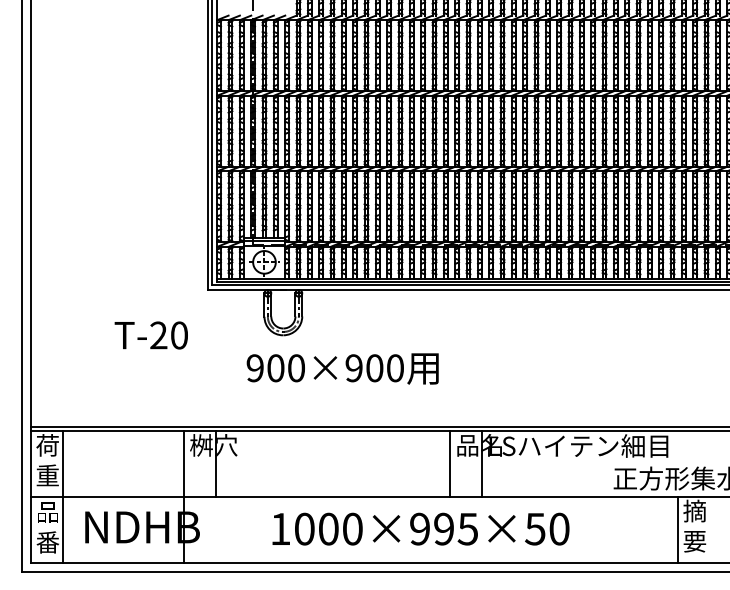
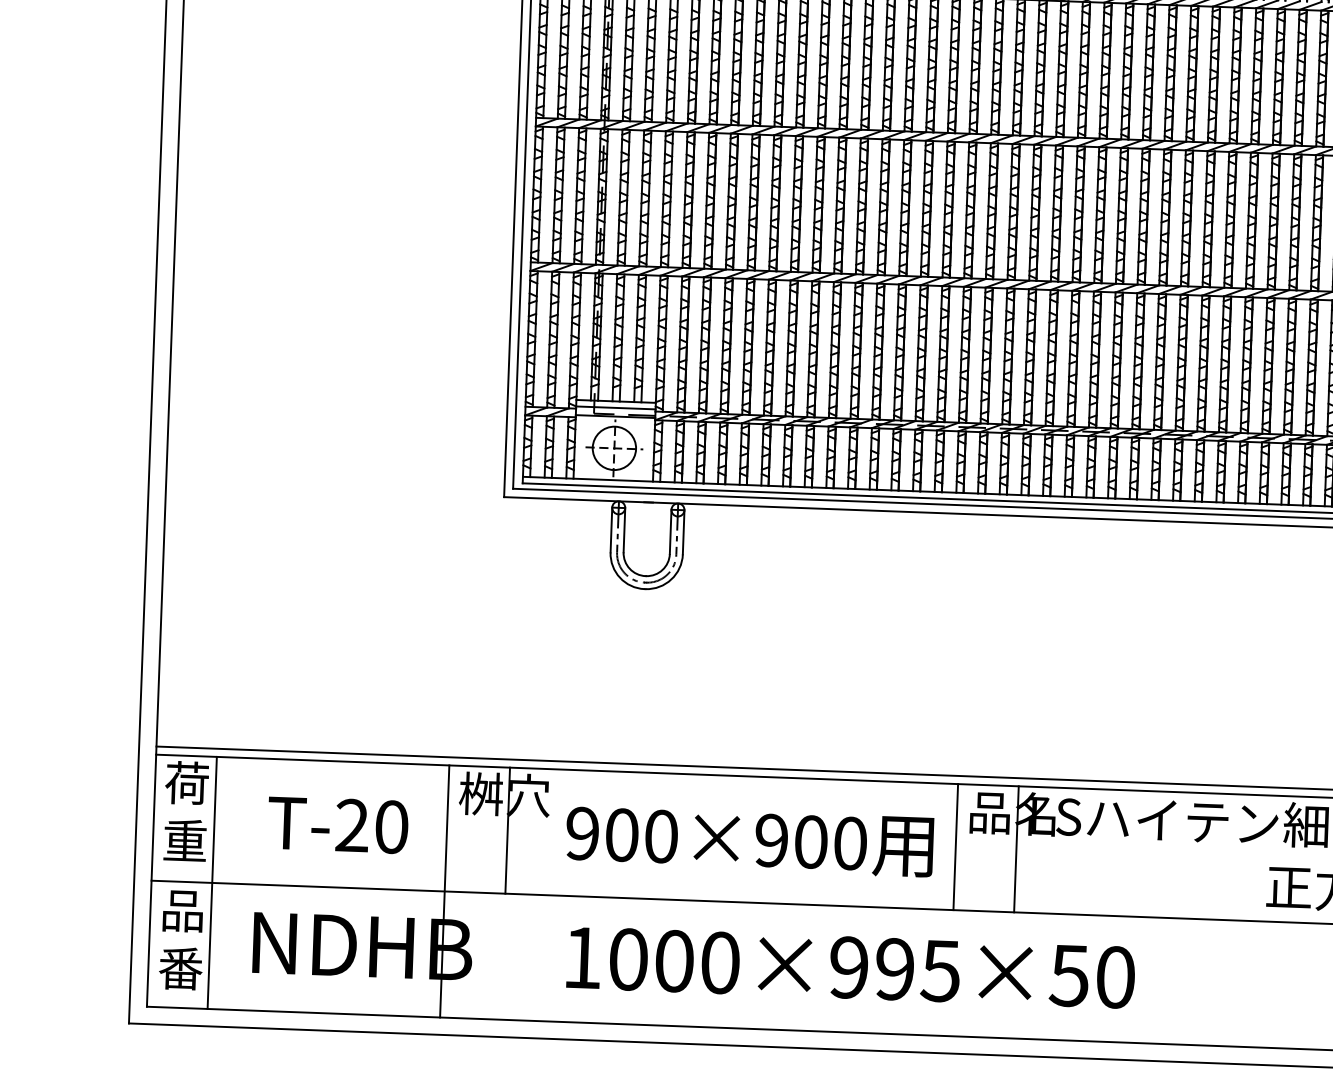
text: (150, 335) -> (336, 825), moved
text: (342, 368) -> (749, 840), moved
text: (420, 528) -> (850, 966), moved

